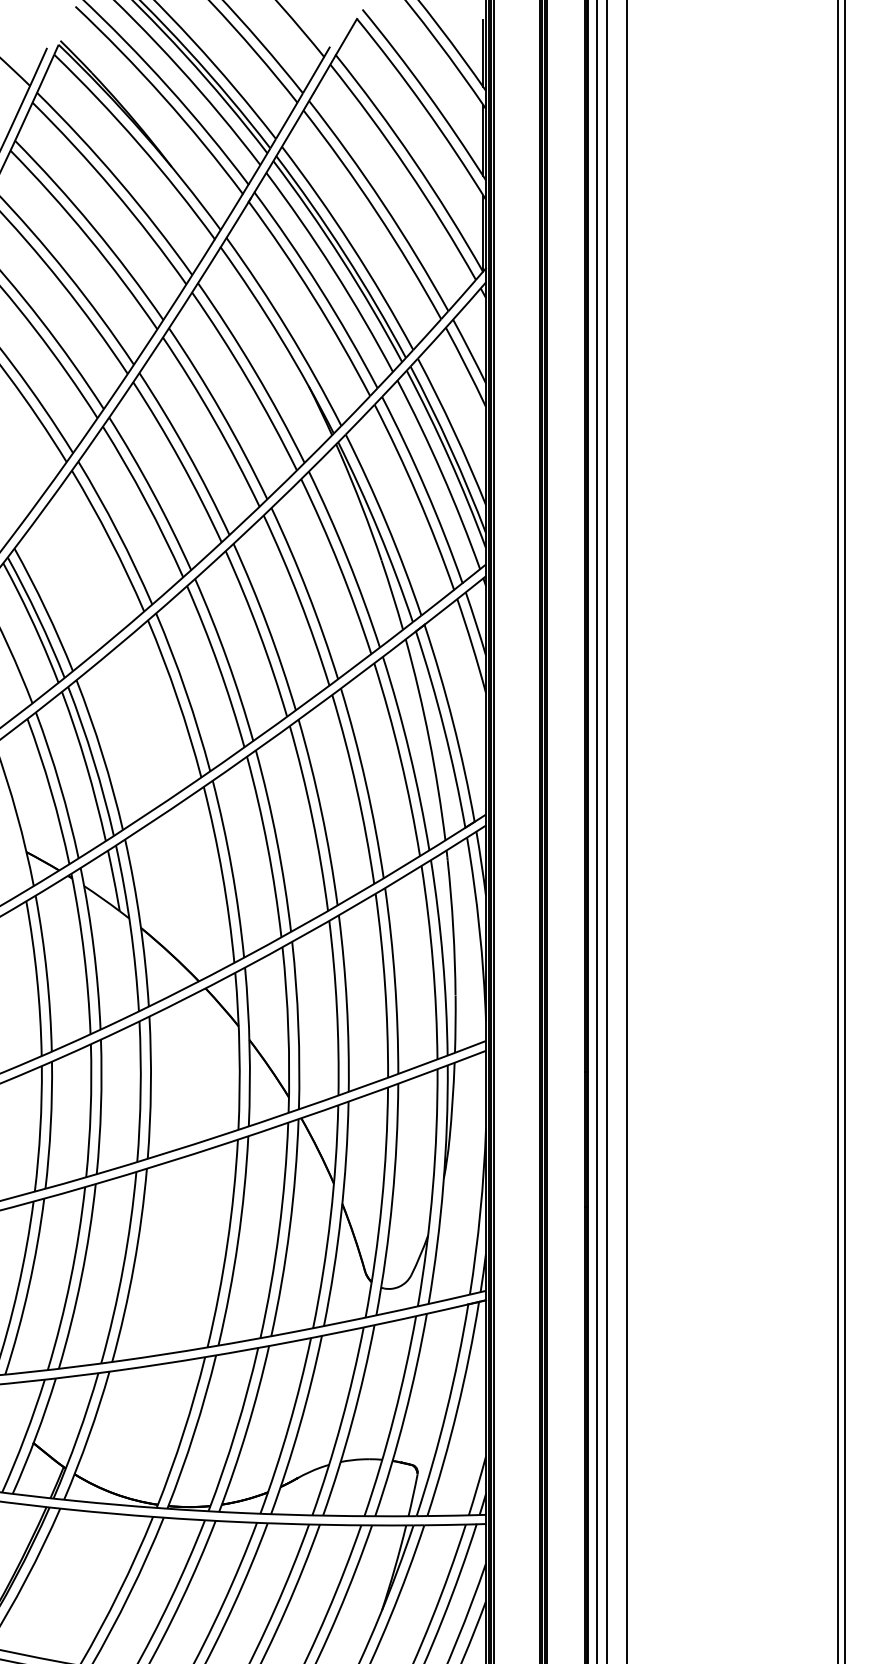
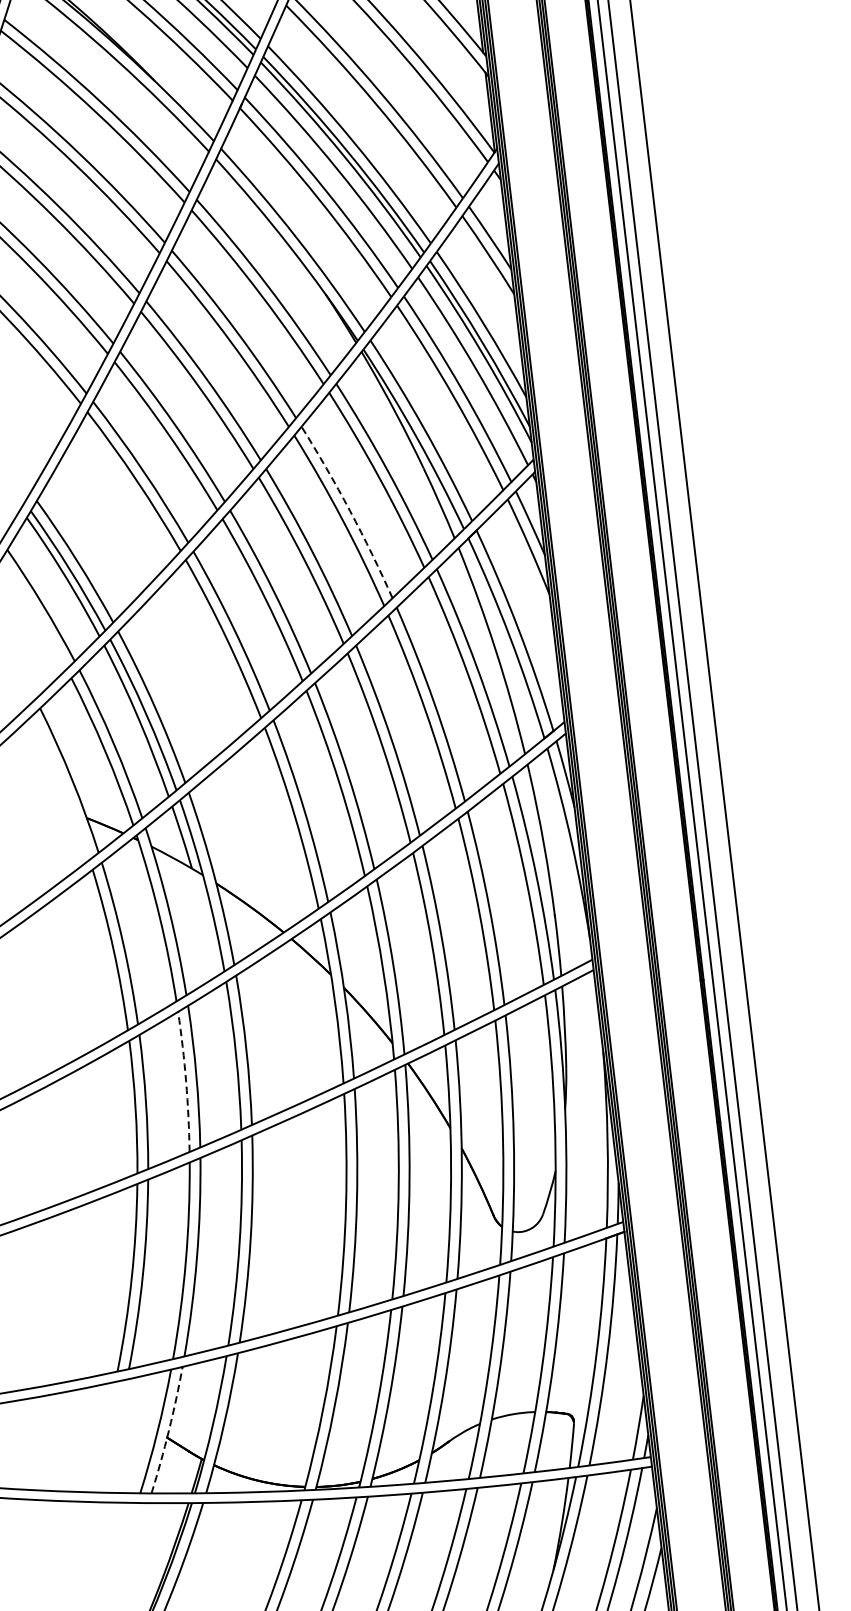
arc: (307, 592) -> (349, 510), solid -> dashed
arc: (90, 1110) -> (185, 1081), solid -> dashed
arc: (36, 1436) -> (169, 1430), solid -> dashed

